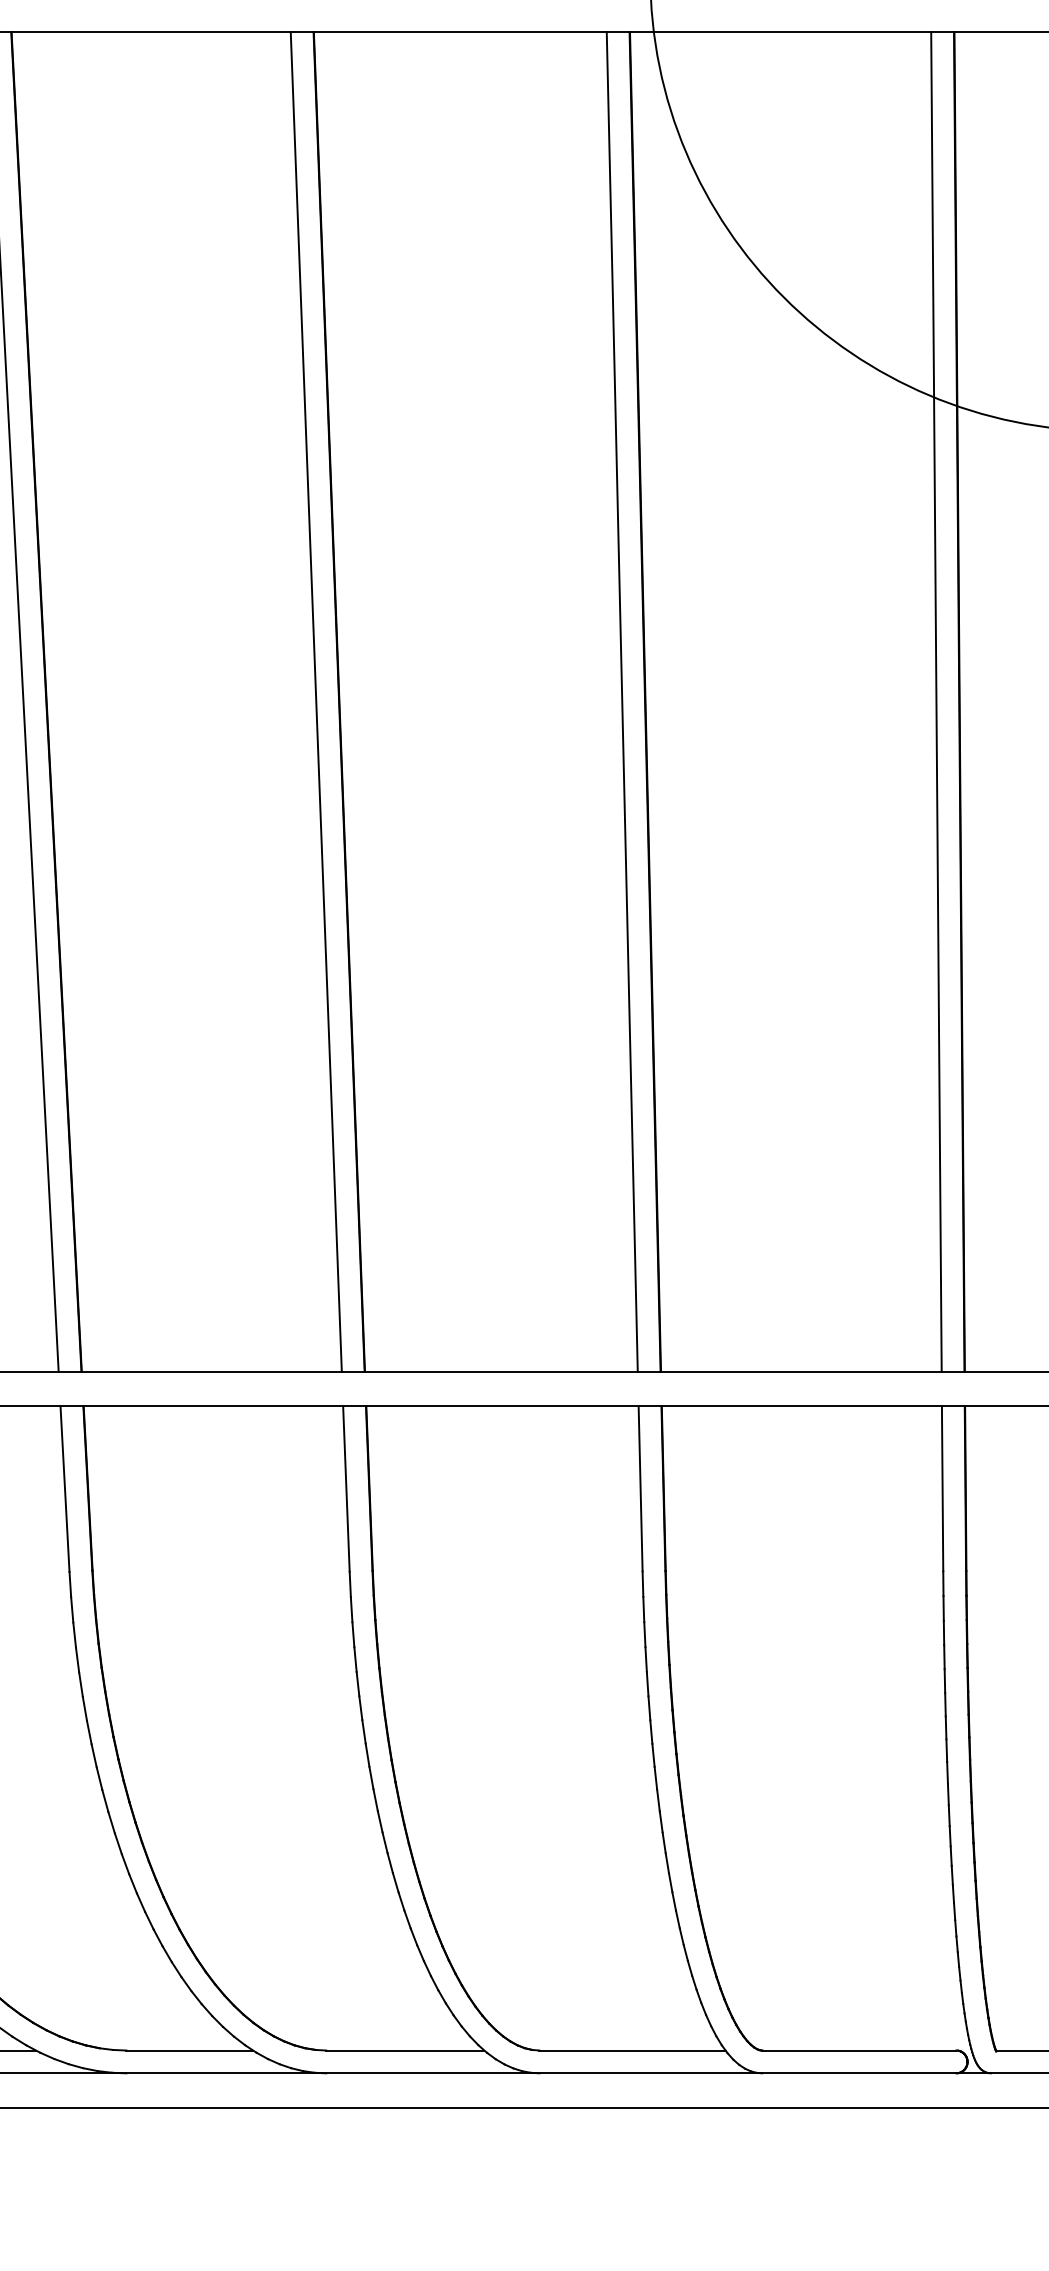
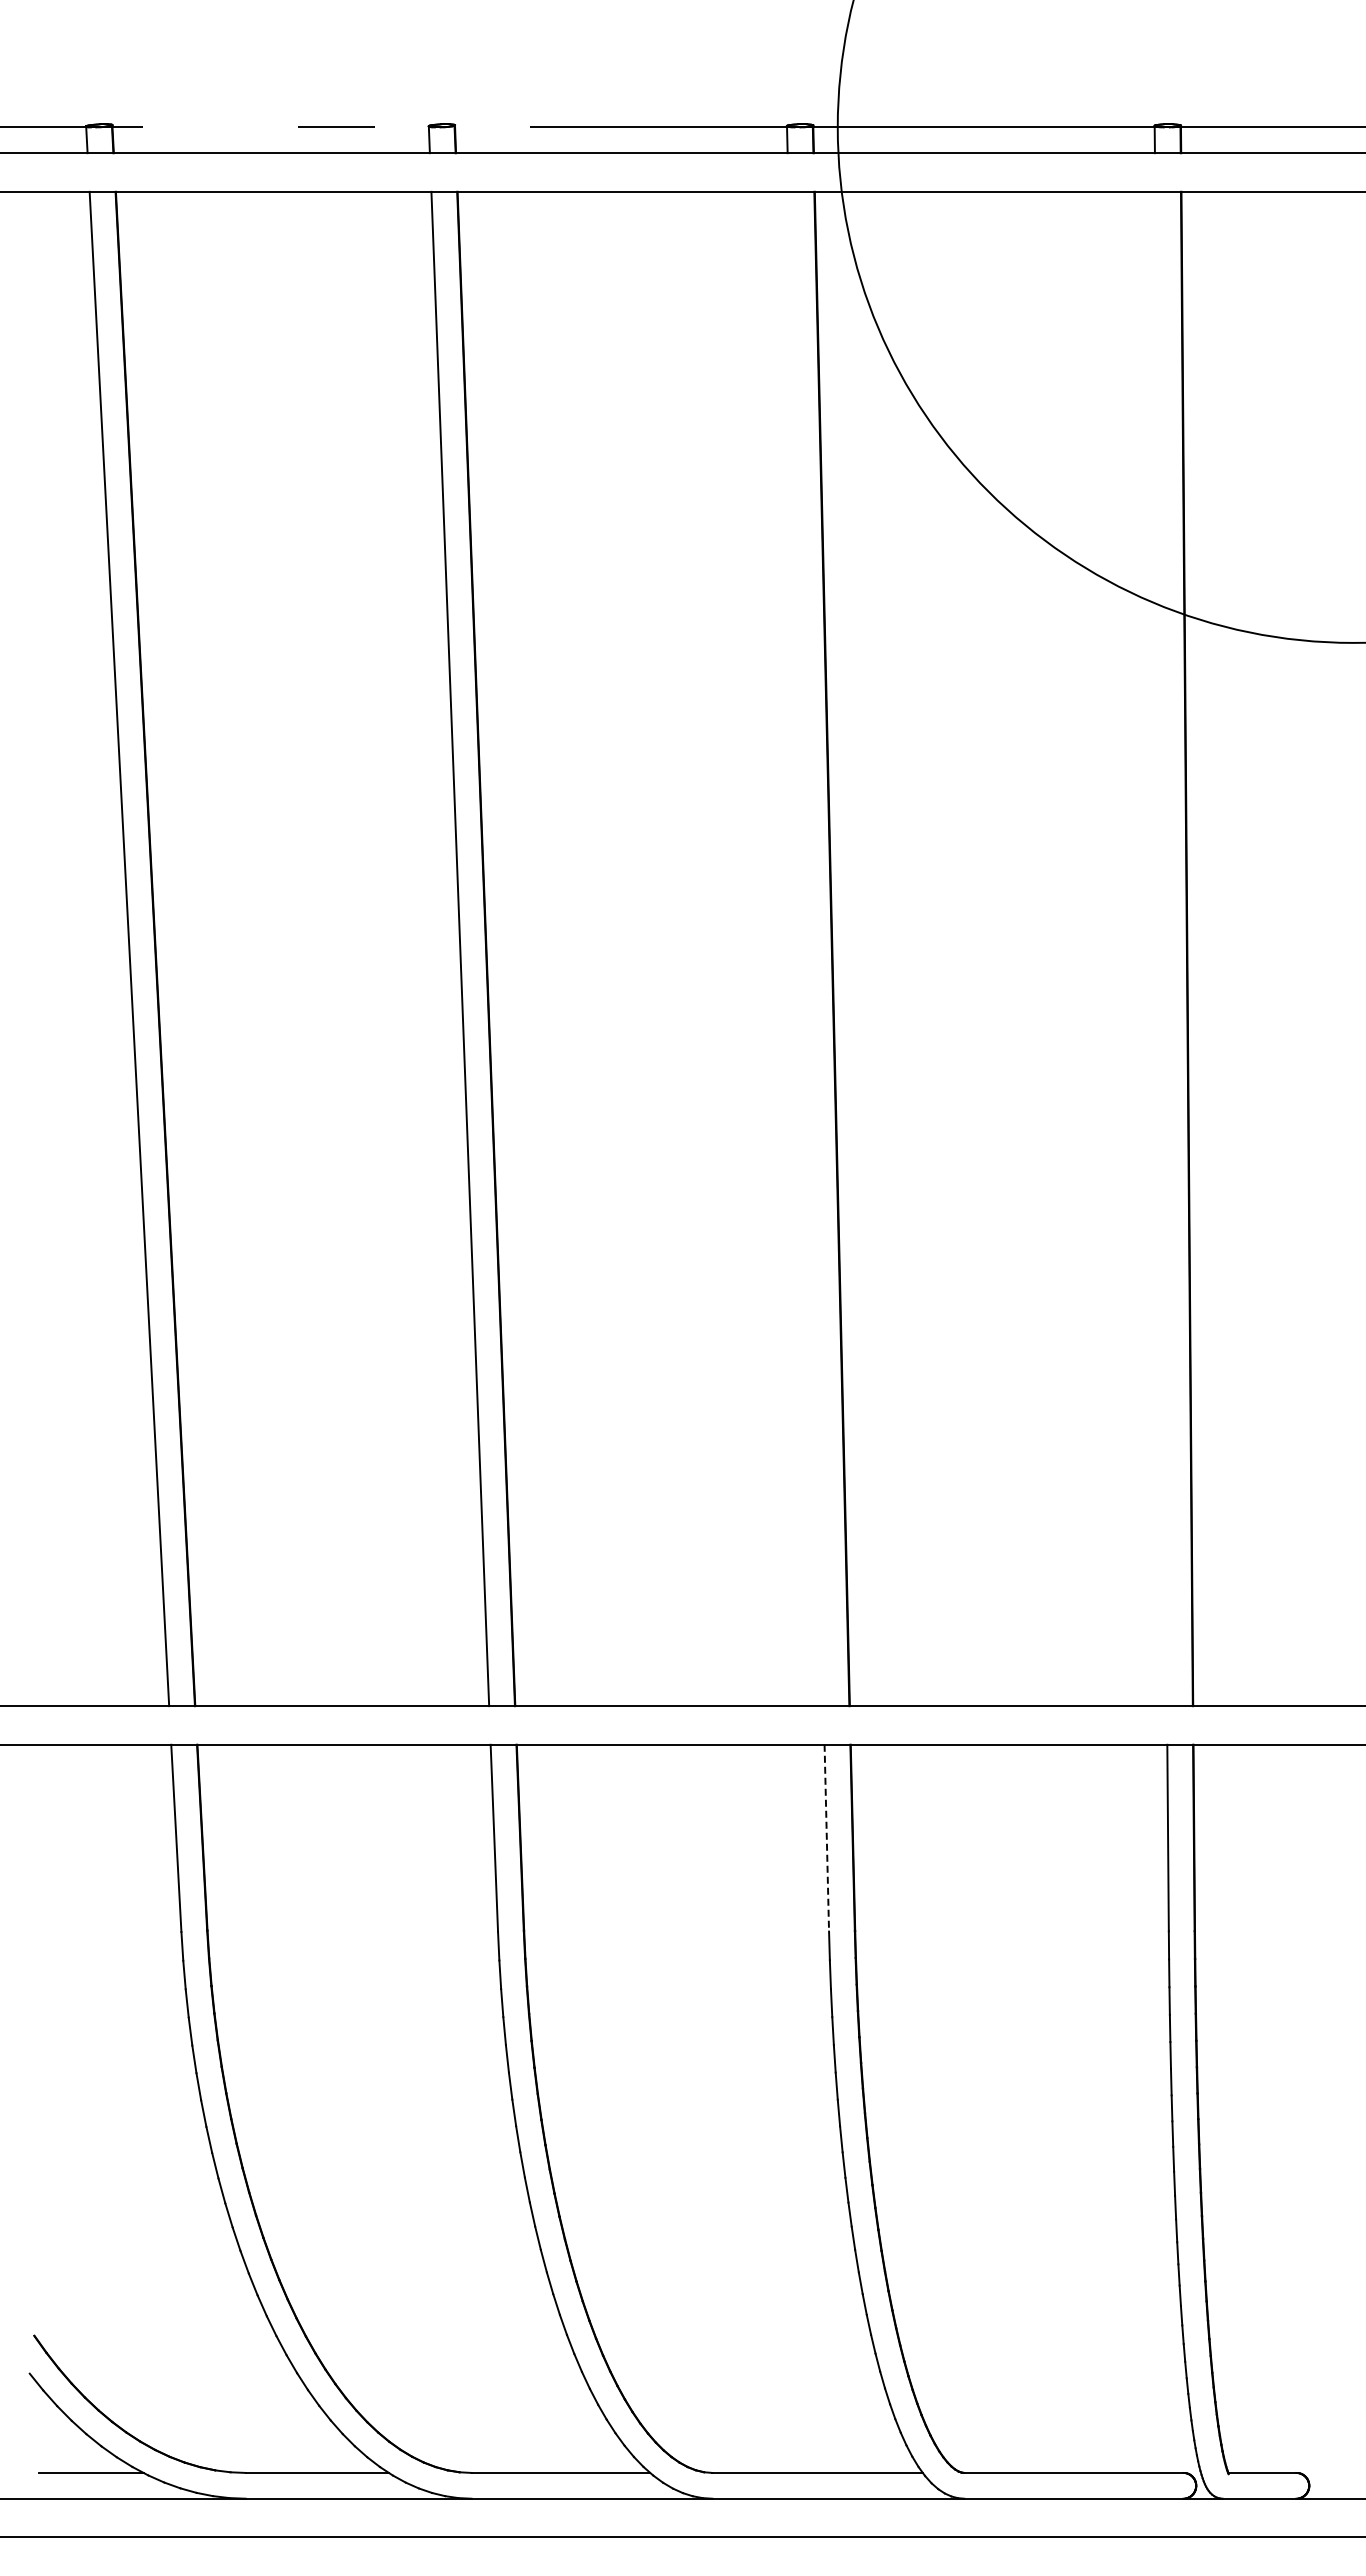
line: (621, 701) -> (805, 948), removed
line: (936, 701) -> (1161, 948), removed
line: (640, 1489) -> (826, 1838), solid -> dashed

